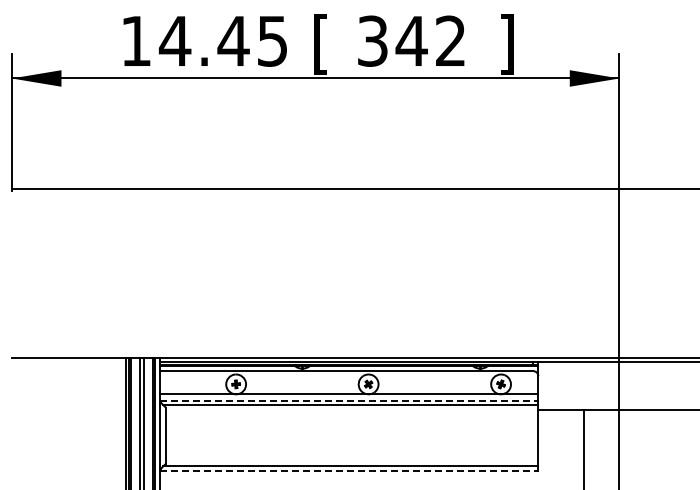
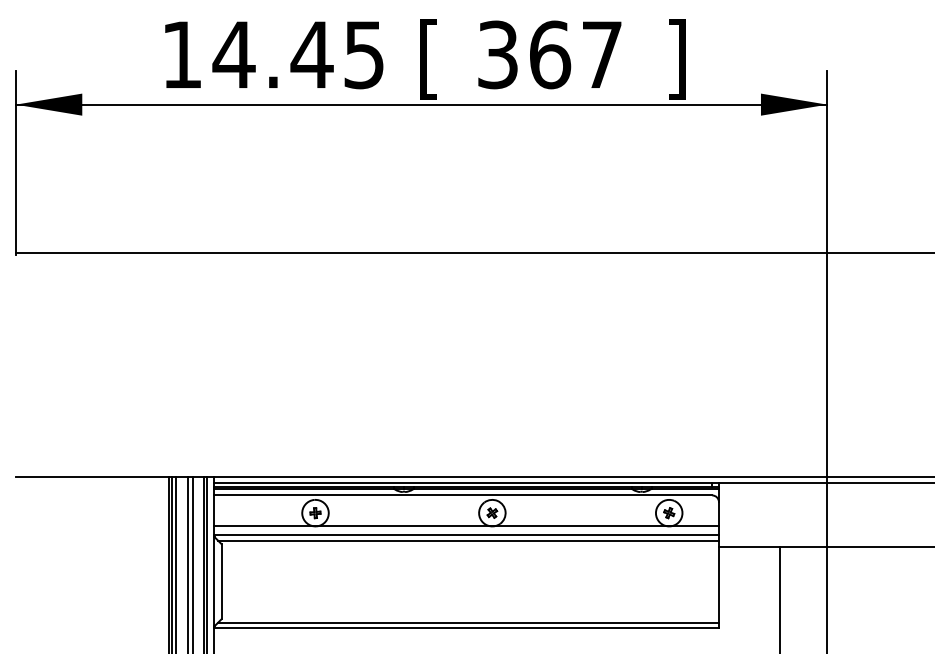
text: (430, 40) -> (574, 53), 342 -> 367
line: (349, 400) -> (466, 534), dashed -> solid
line: (349, 470) -> (466, 628), dashed -> solid

